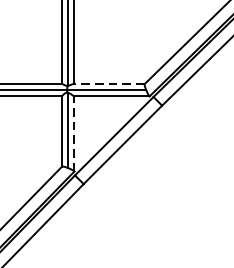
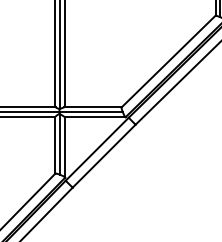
line: (109, 84) -> (93, 107), dashed -> solid
line: (74, 132) -> (65, 146), dashed -> solid

